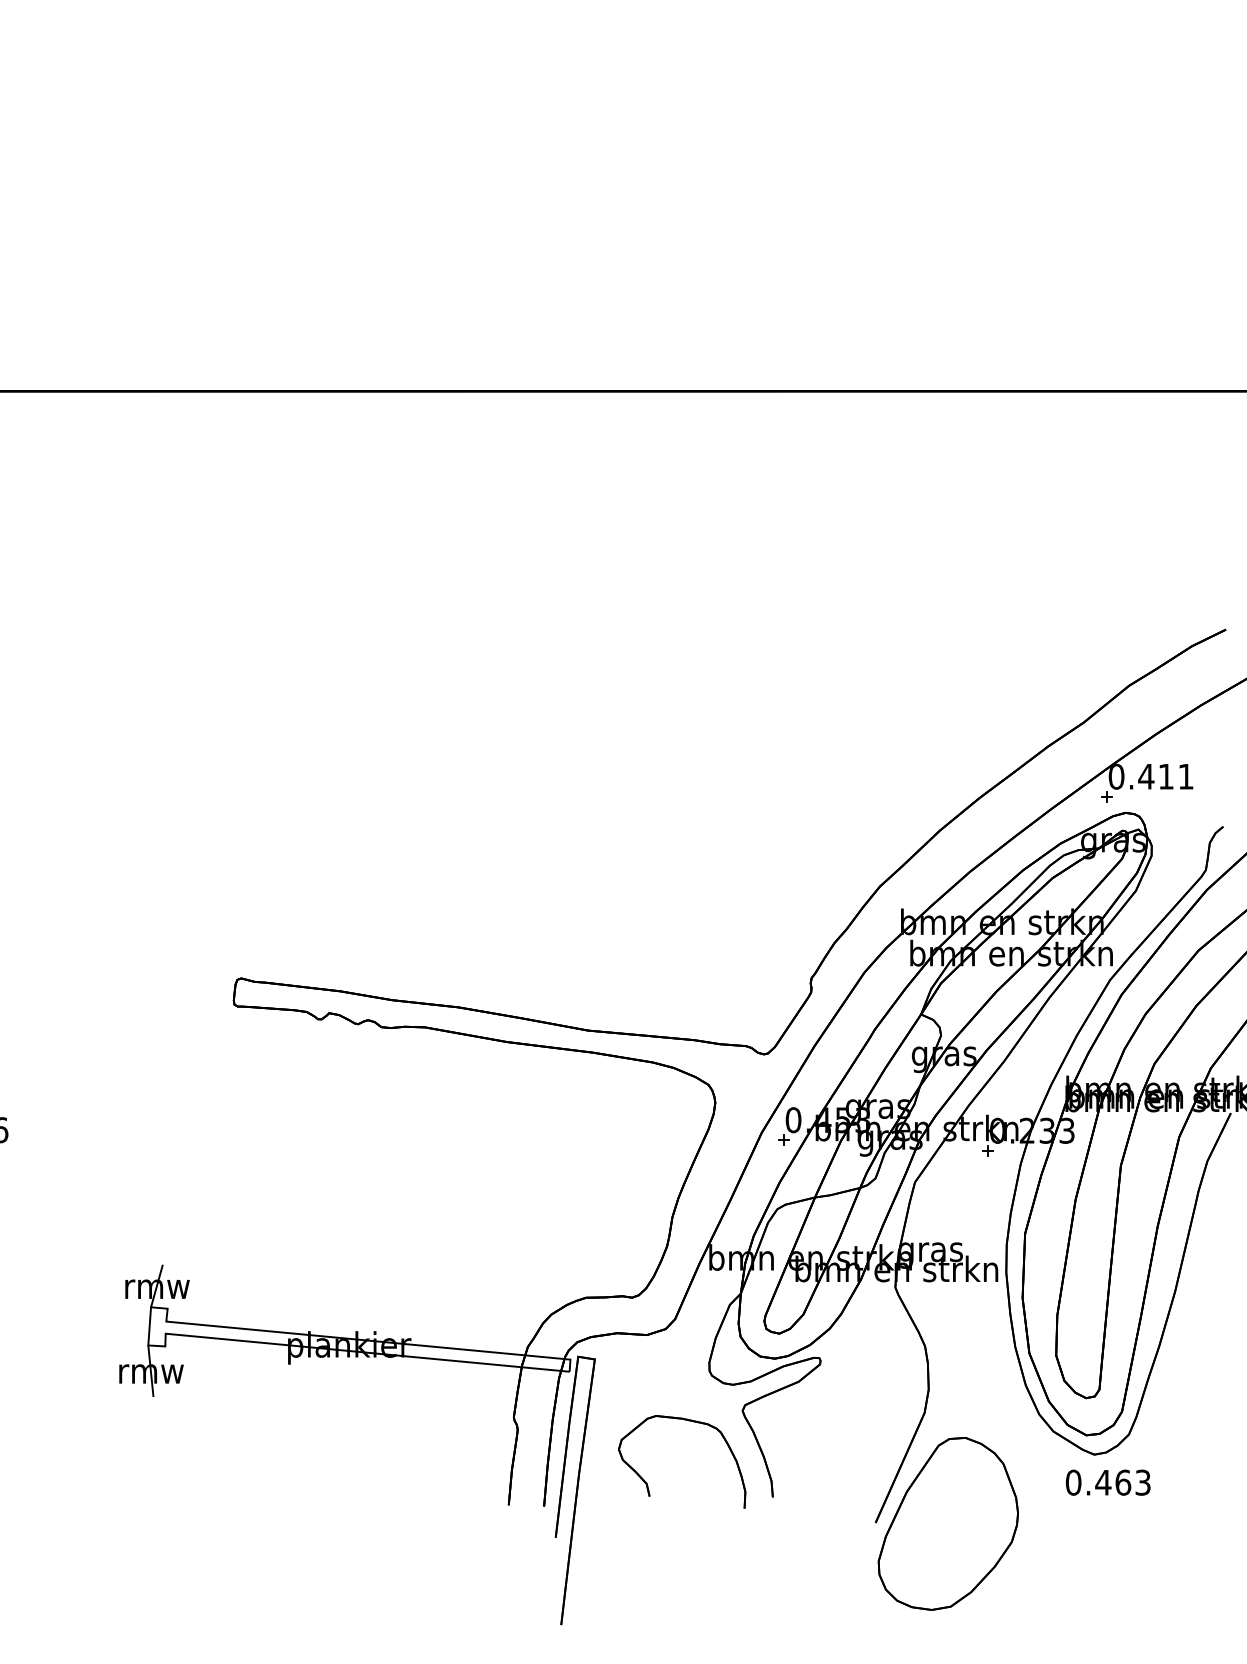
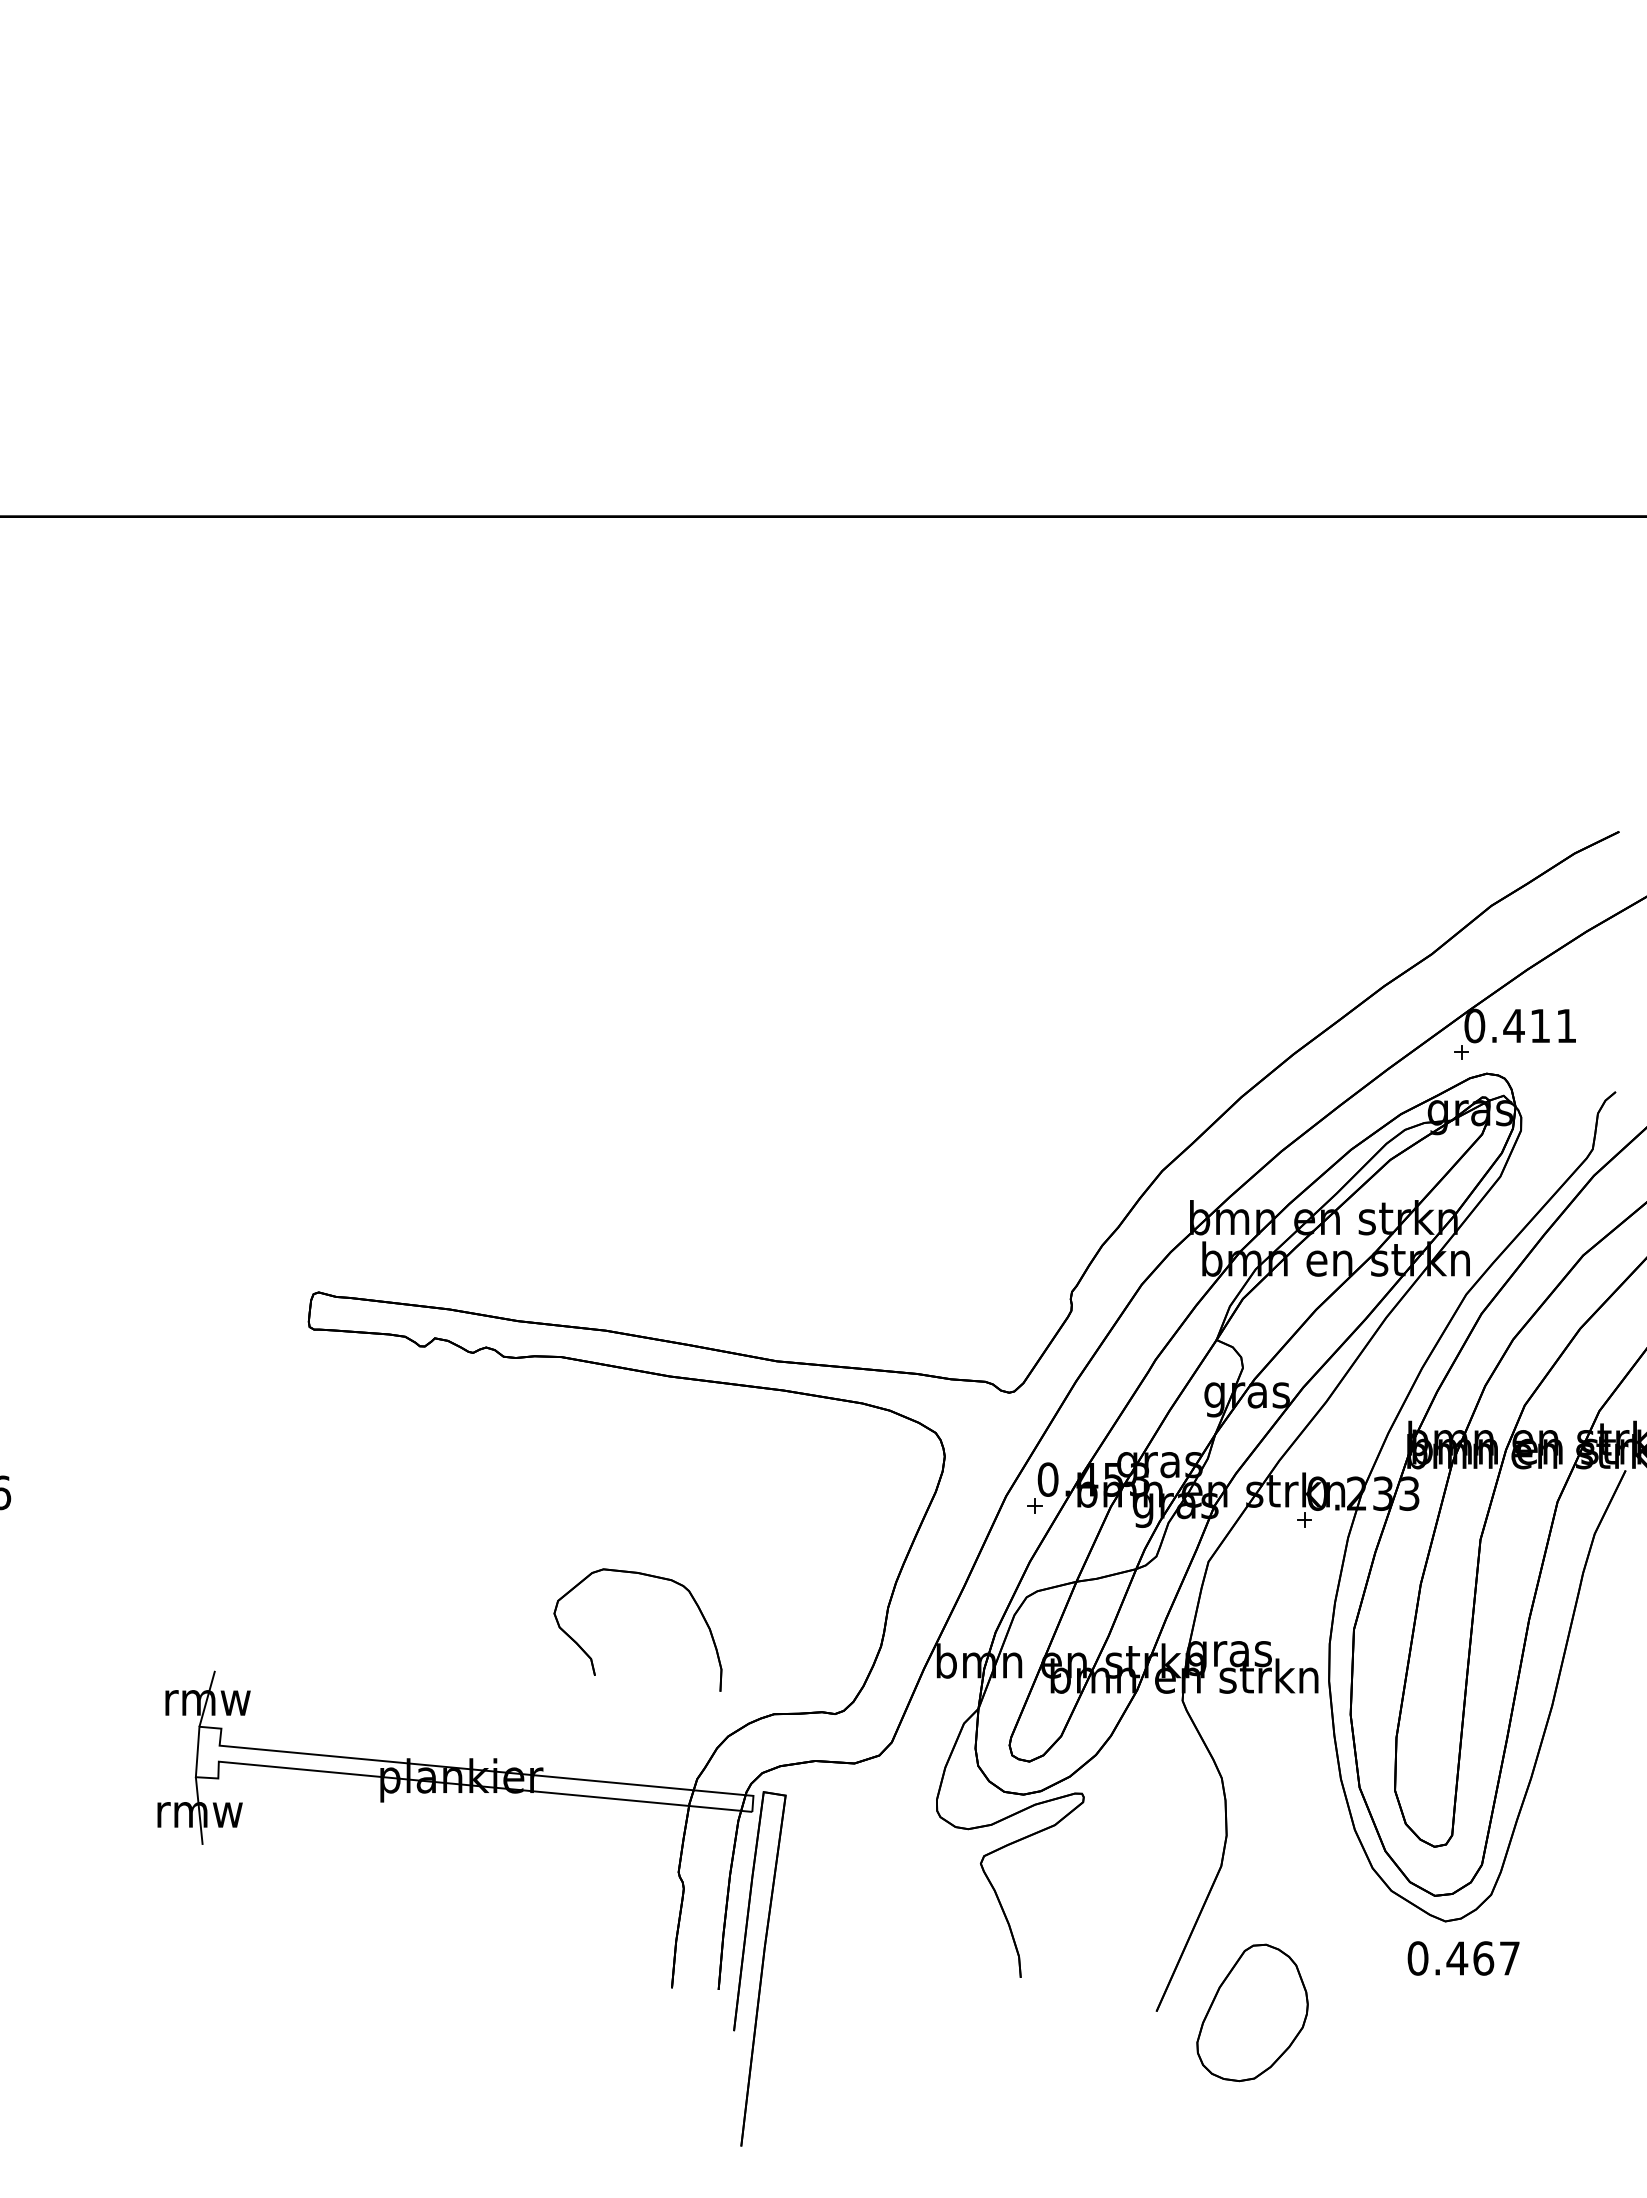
part: (646, 1482) -> (591, 1657), moved
text: (1142, 1482) -> (1509, 1958), 0.463 -> 0.467
part: (948, 1523) -> (1252, 2012), size x0.6

